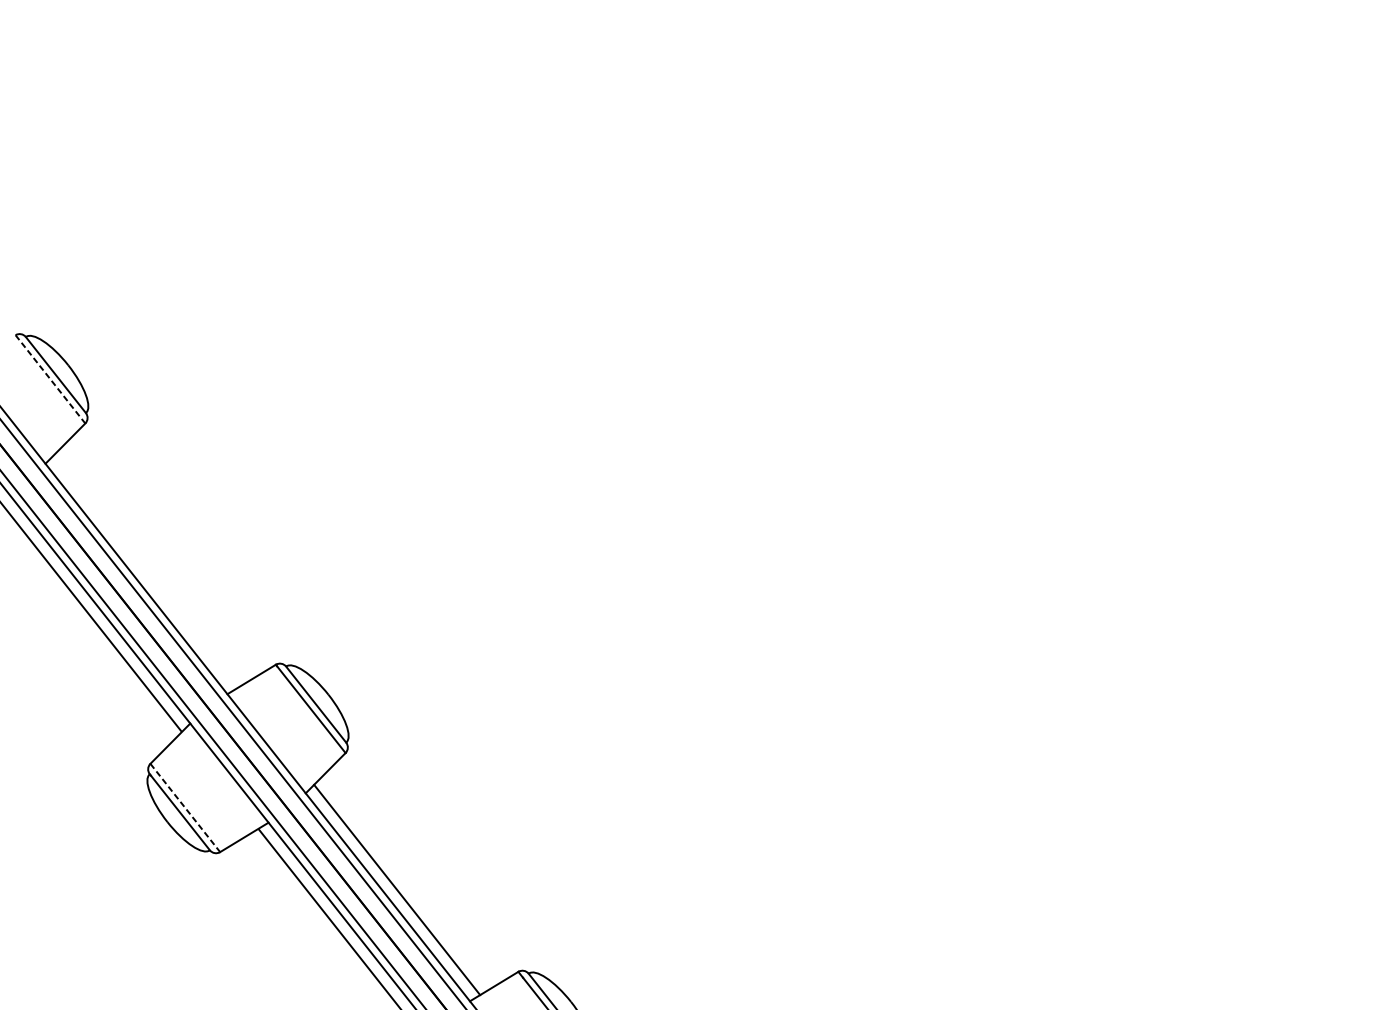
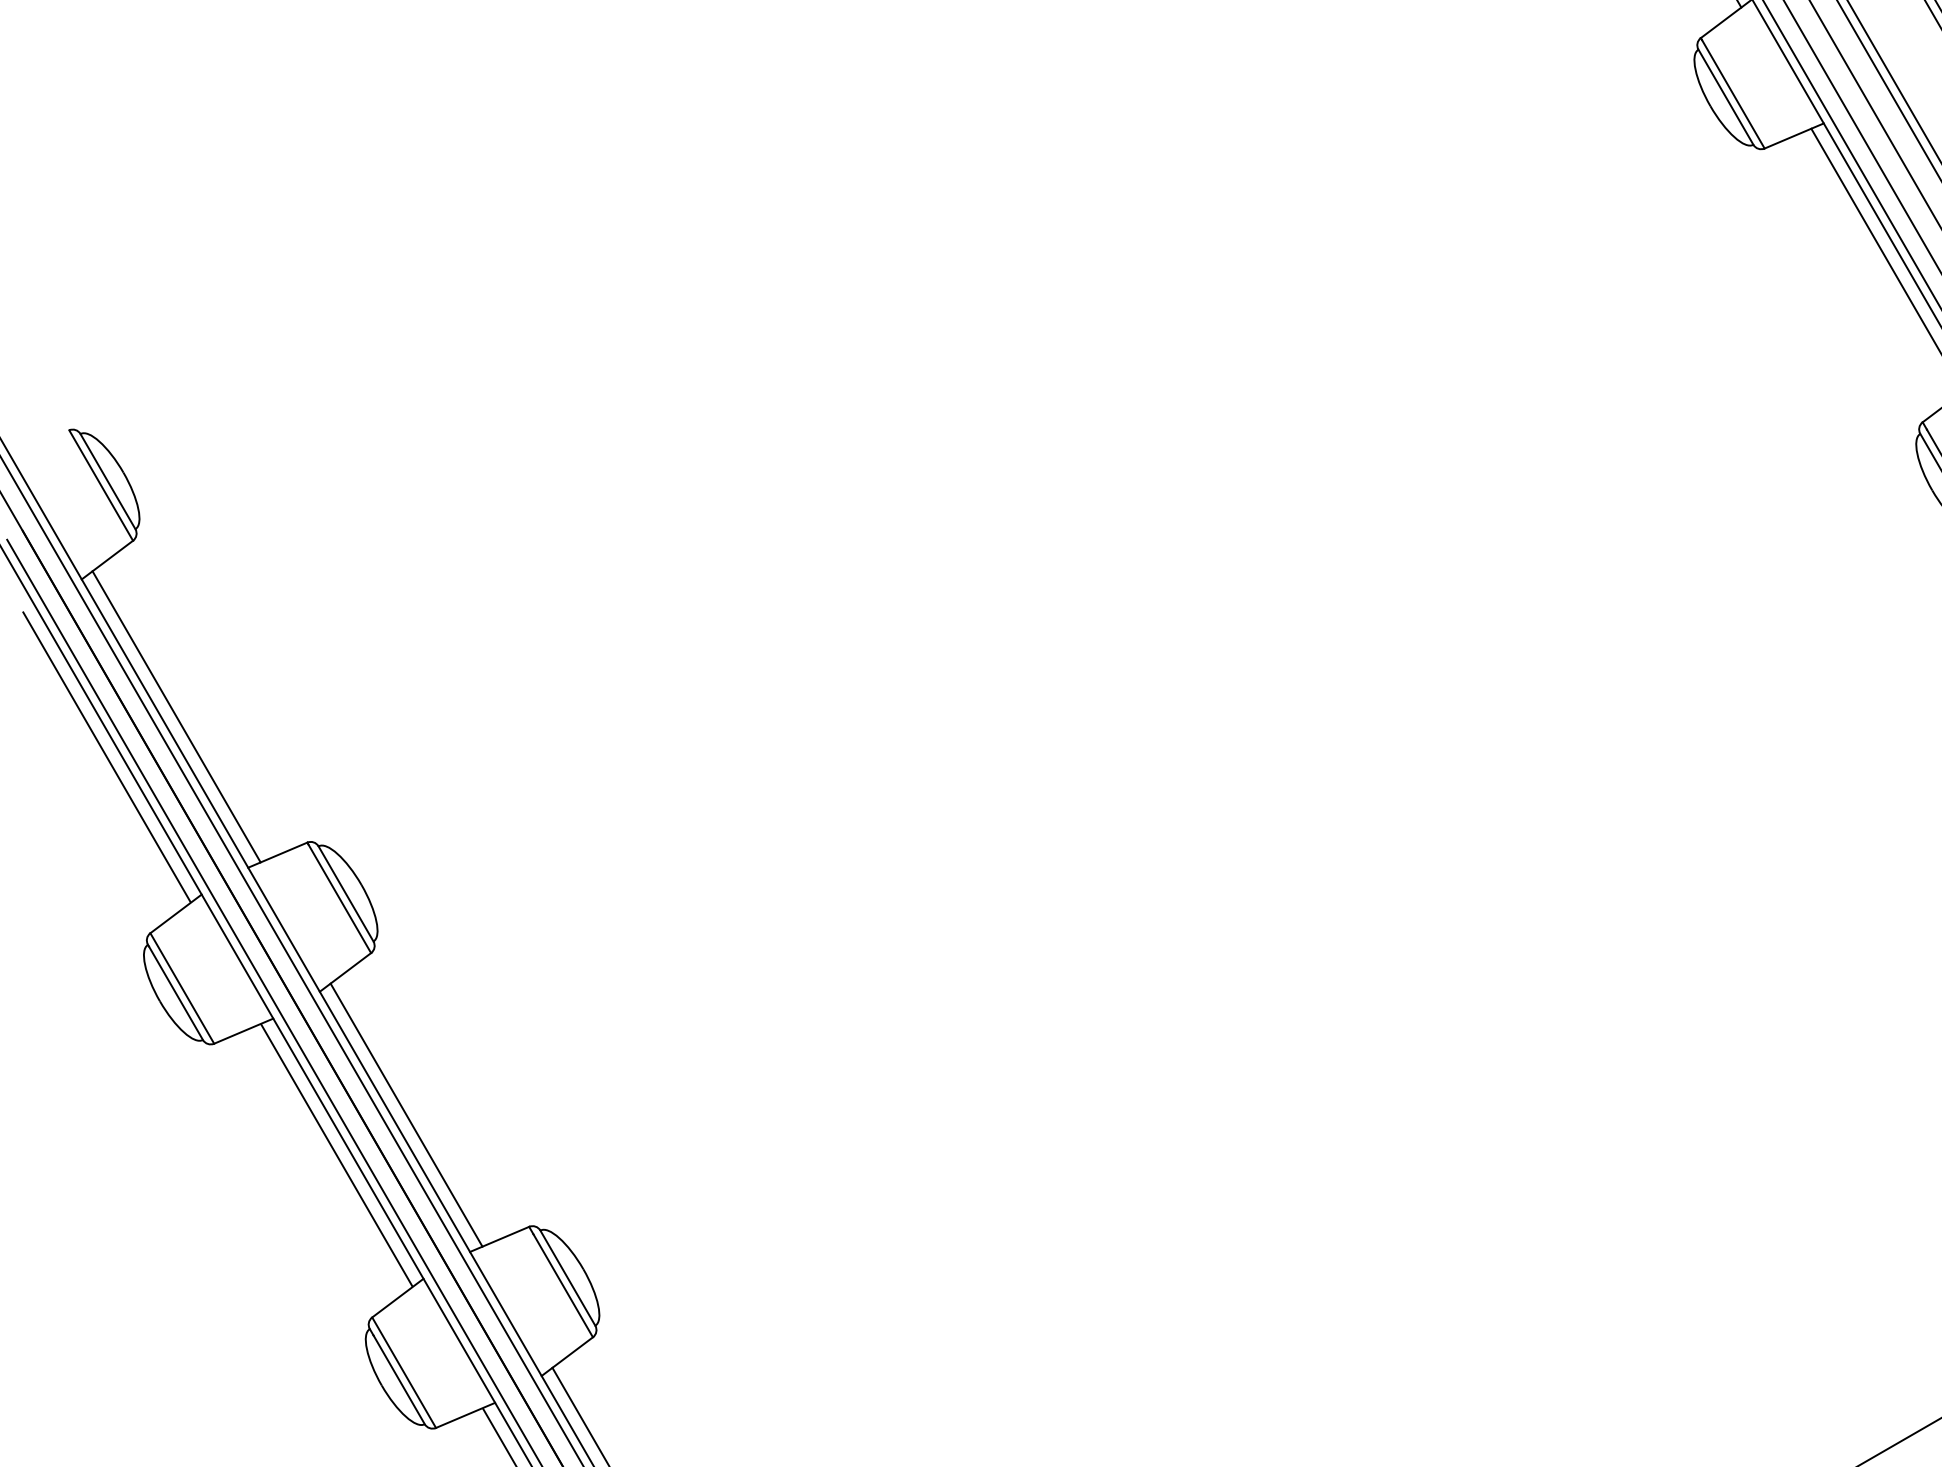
line: (50, 379) -> (101, 485), dashed -> solid
line: (145, 571) -> (176, 716), added
line: (185, 807) -> (182, 988), dashed -> solid

